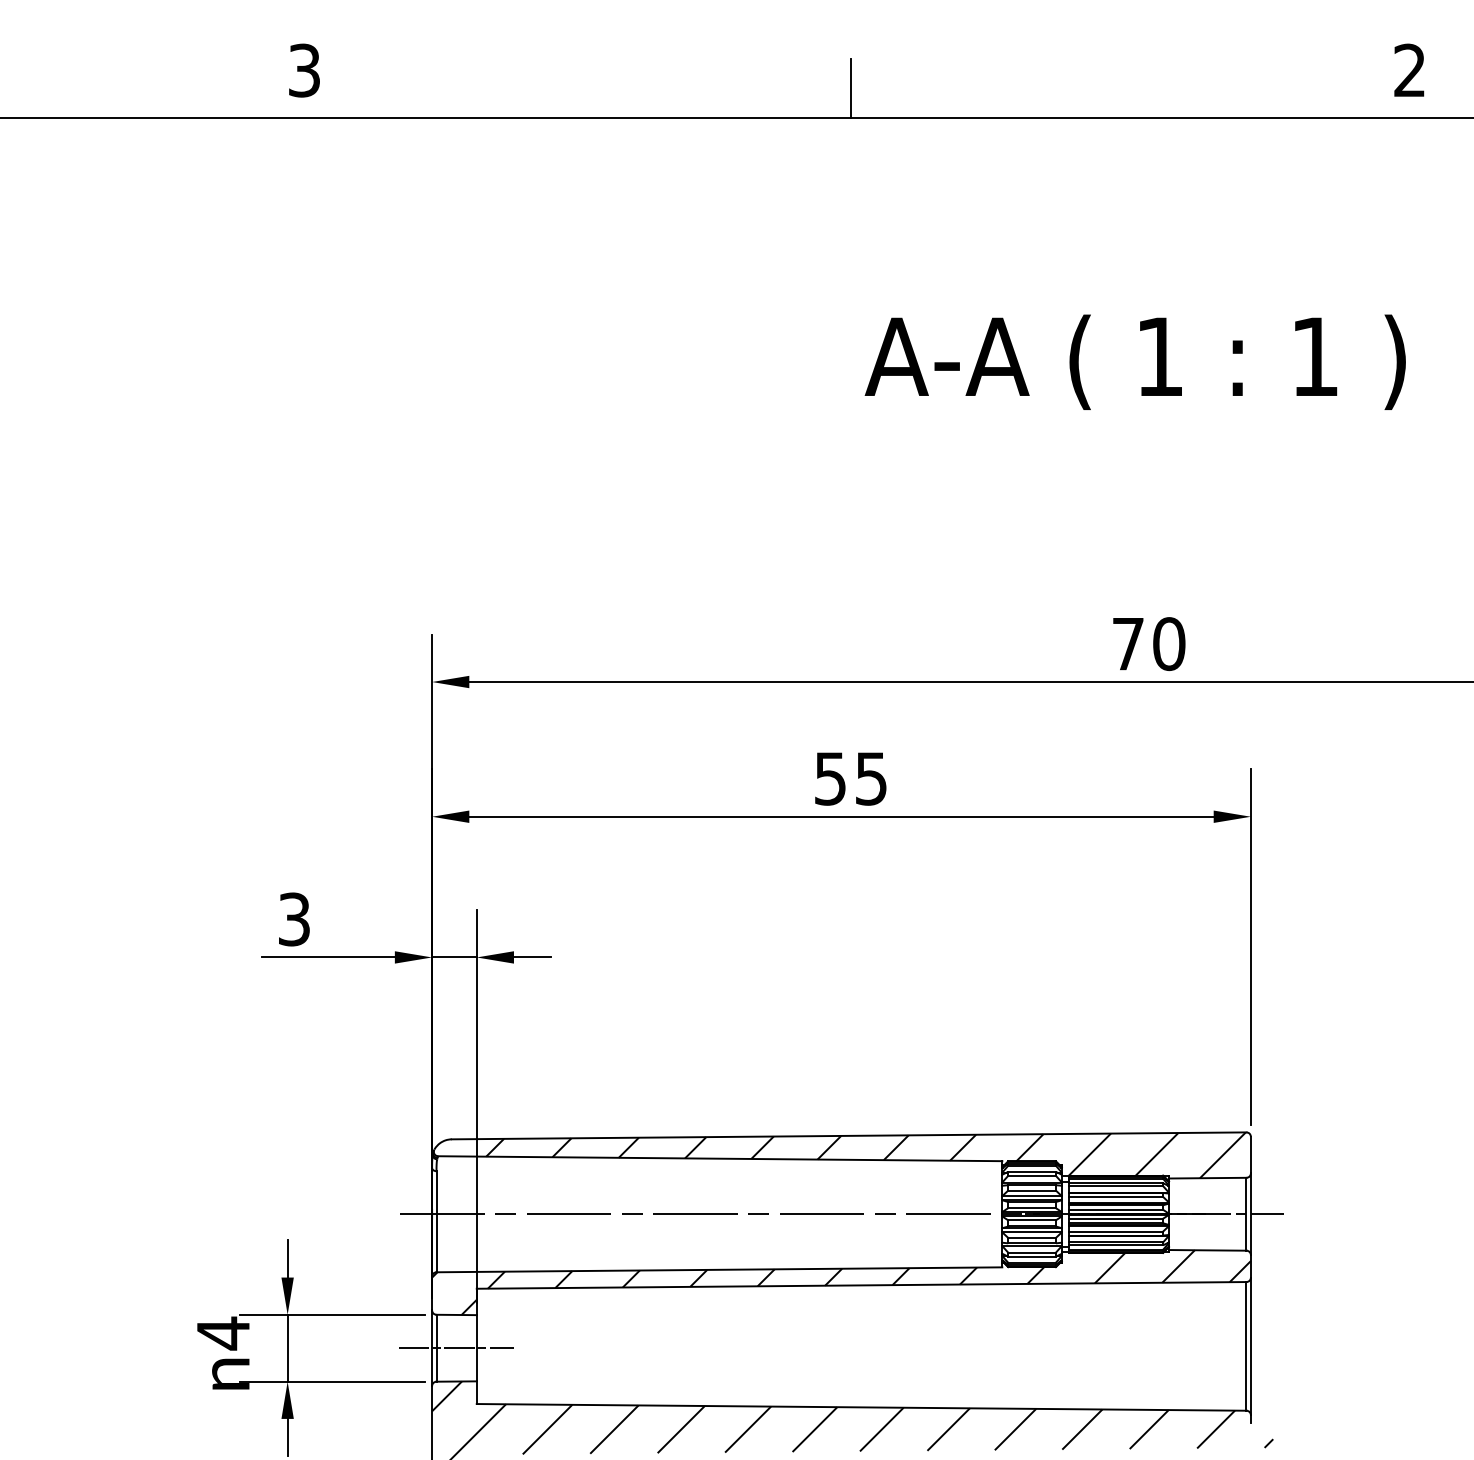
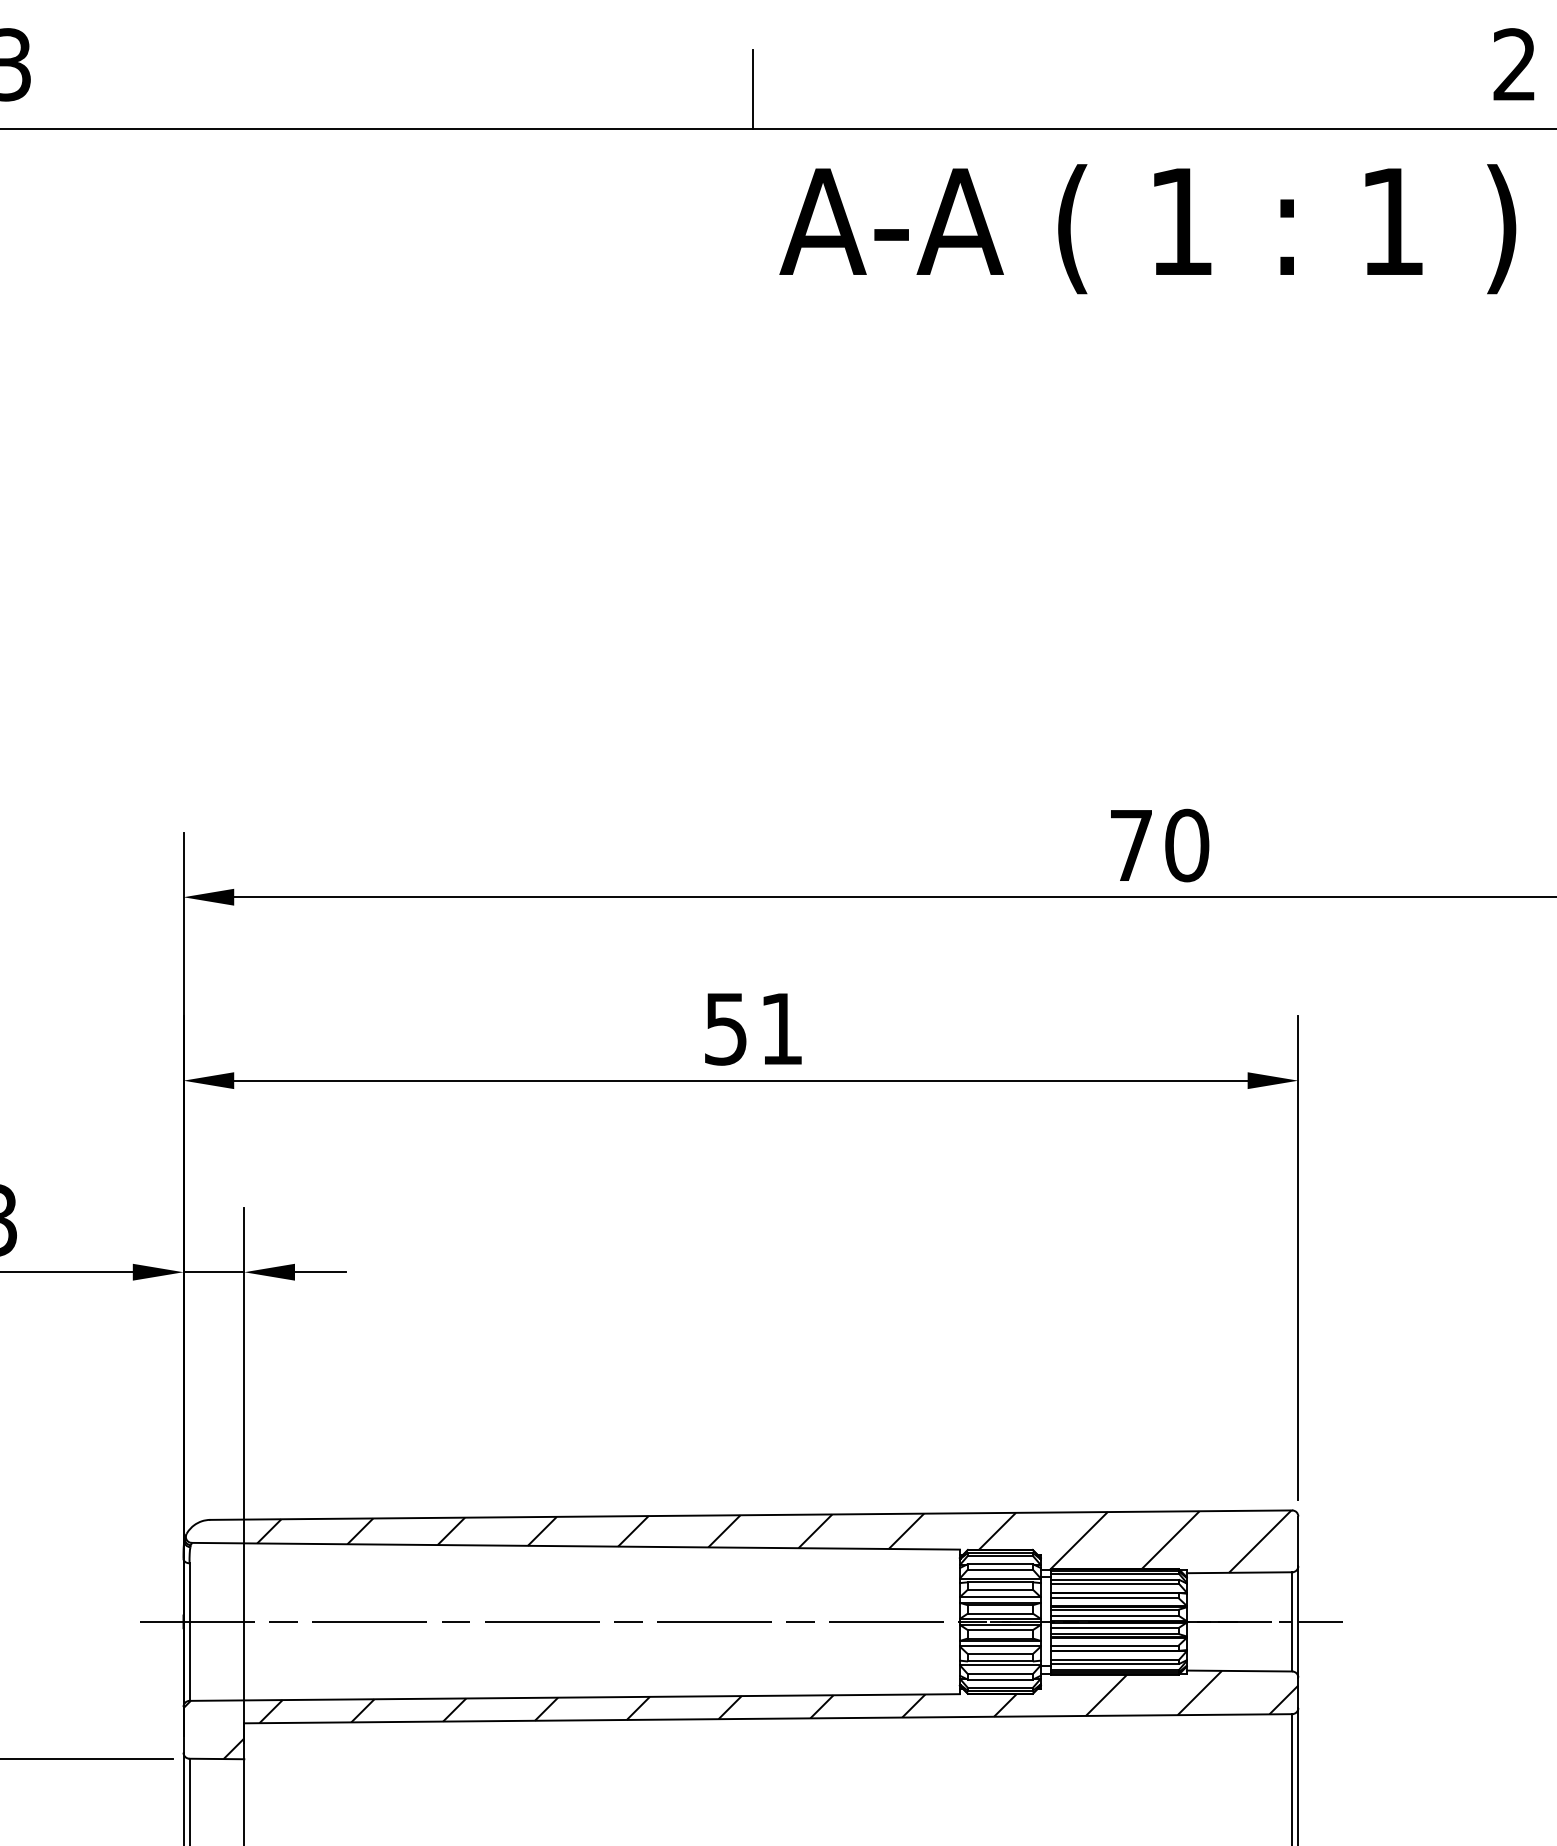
text: (1134, 361) -> (1146, 228), moved
text: (871, 778) -> (781, 1028), 55 -> 51
line: (456, 1348) -> (216, 1804), removed

